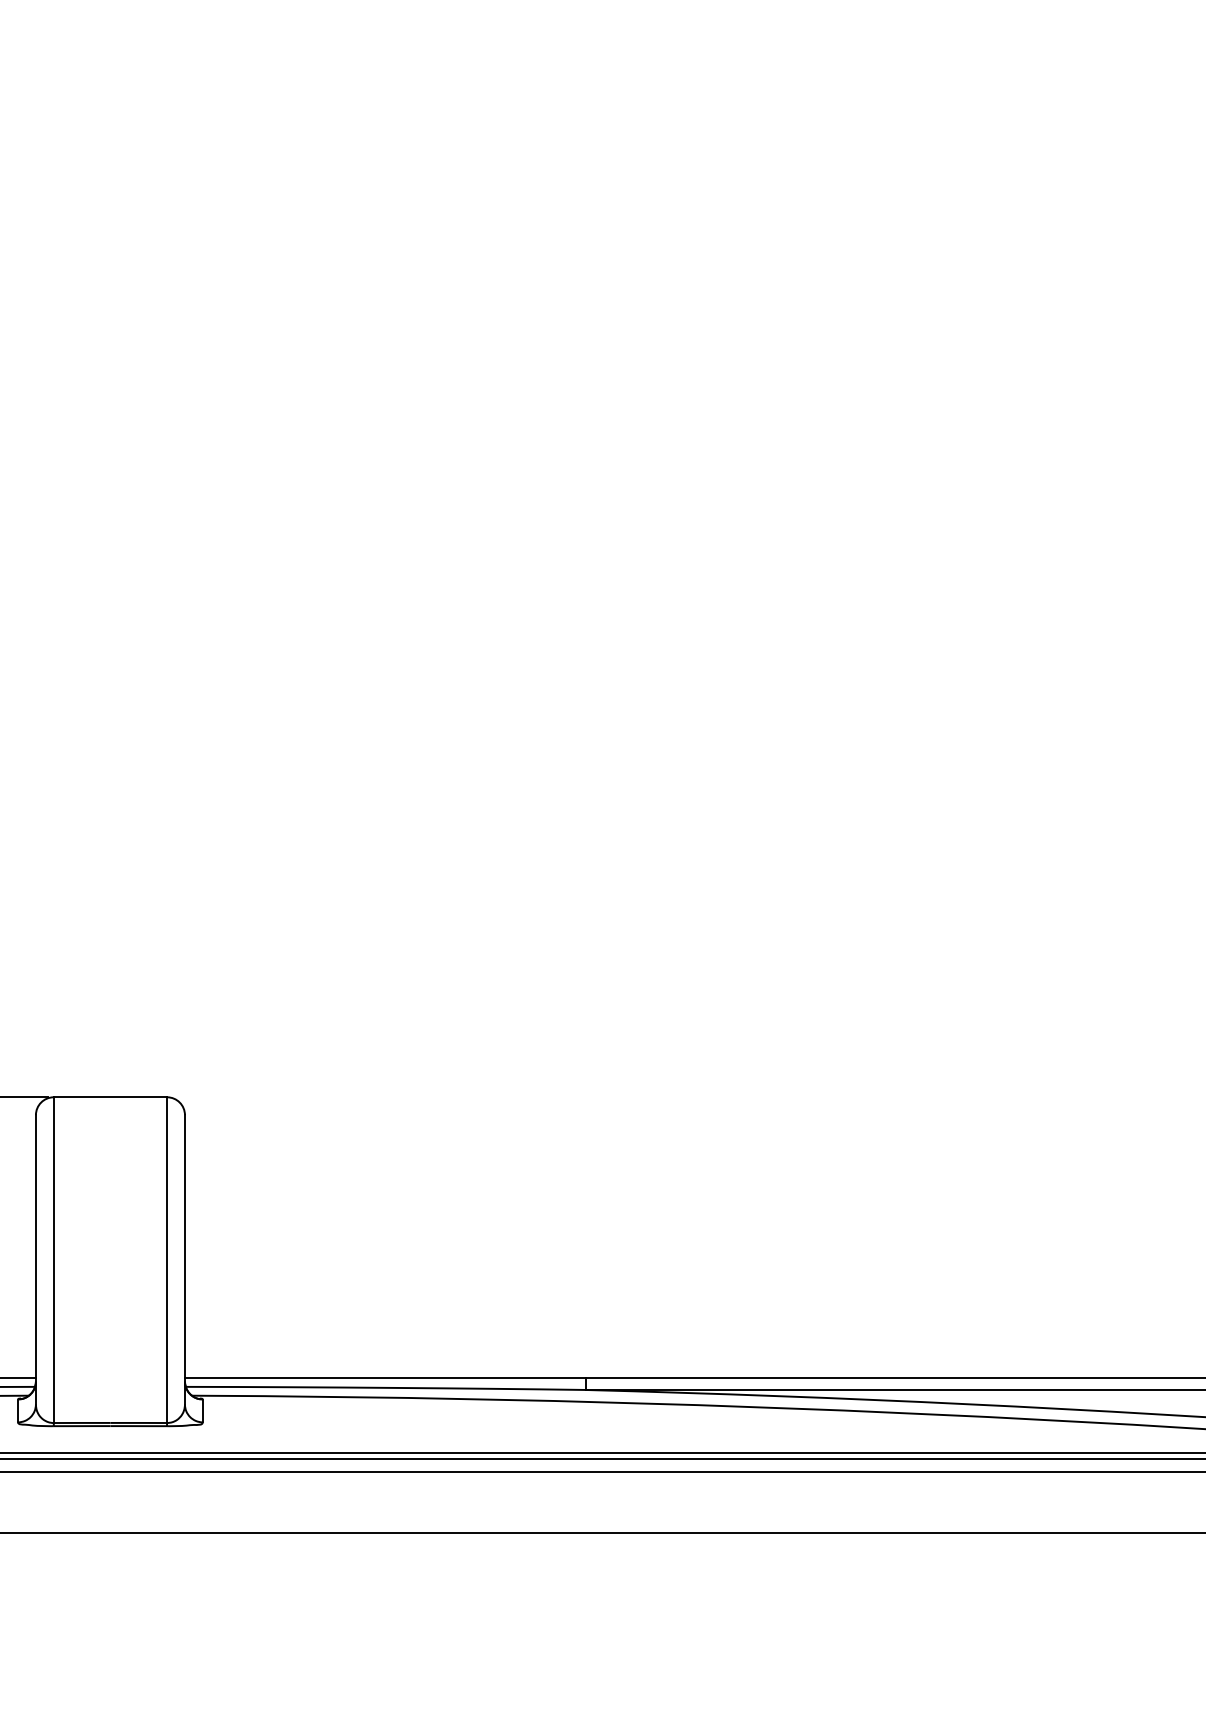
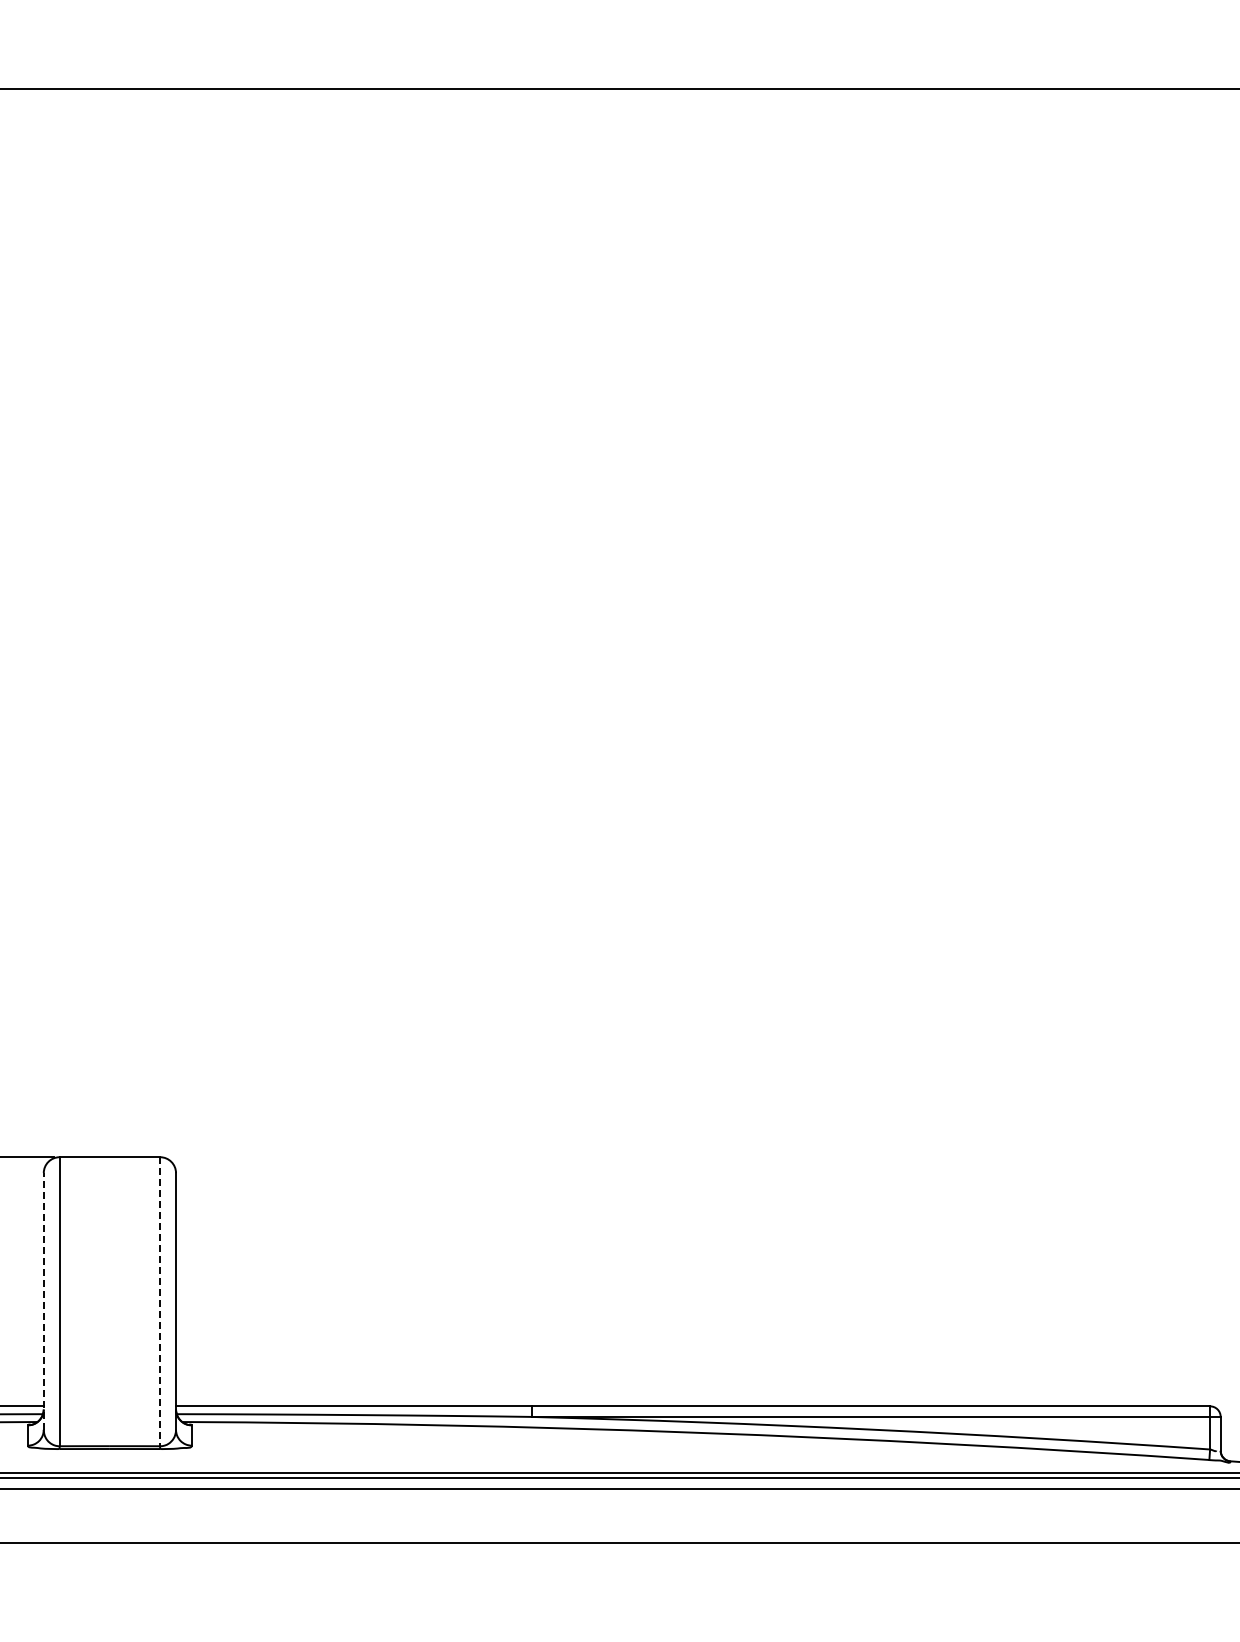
line: (35, 1258) -> (43, 1300), solid -> dashed
line: (167, 1259) -> (160, 1301), solid -> dashed

